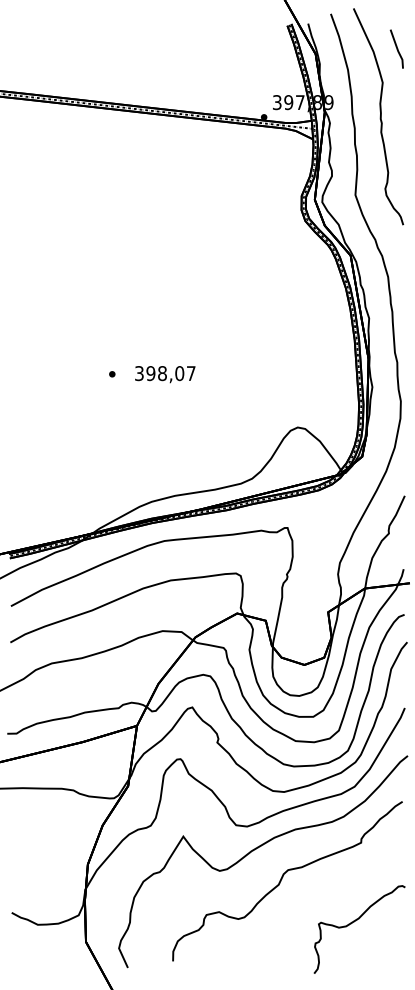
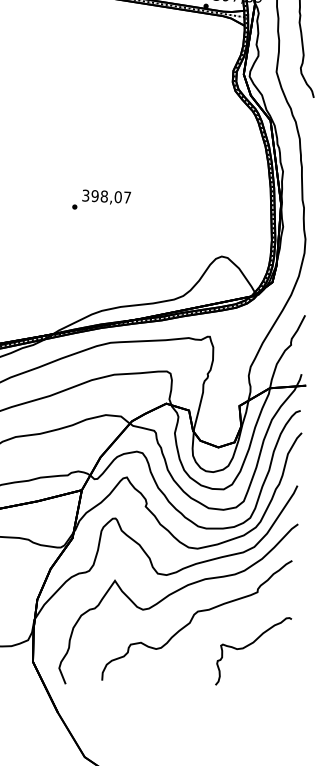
text: (165, 374) -> (106, 197), moved
curve: (354, 922) -> (249, 645), moved

